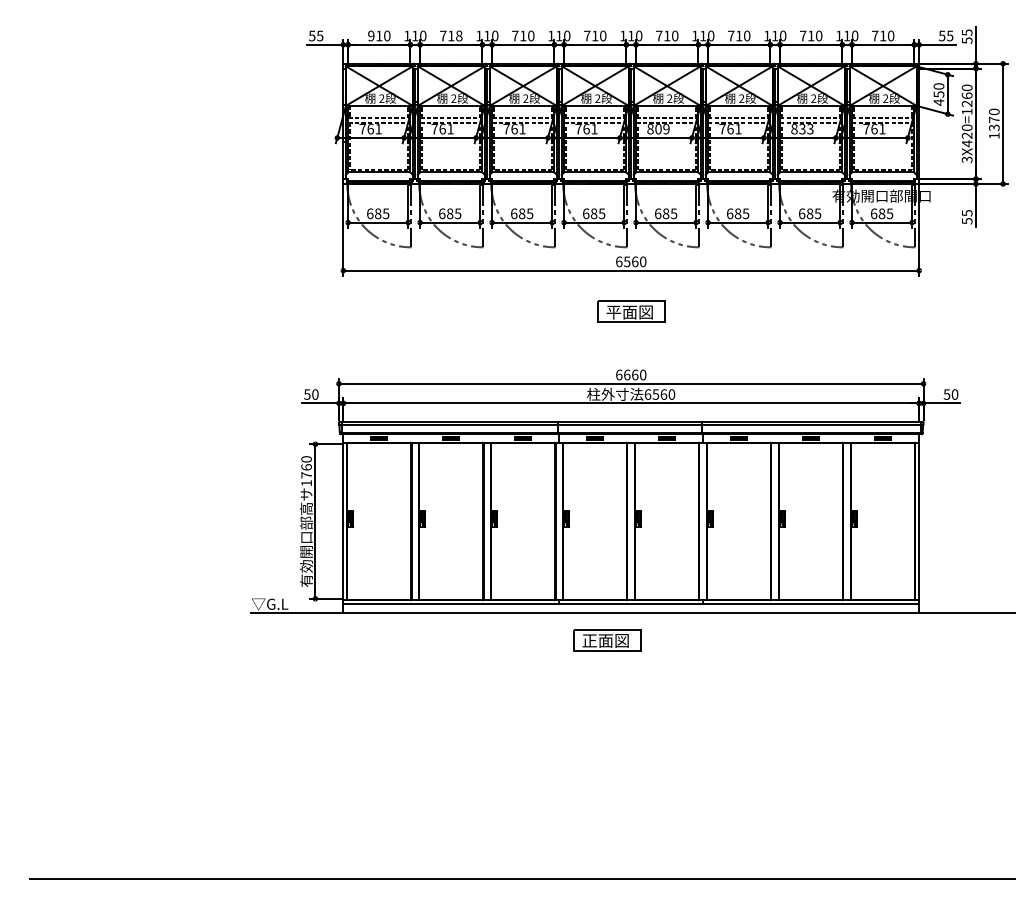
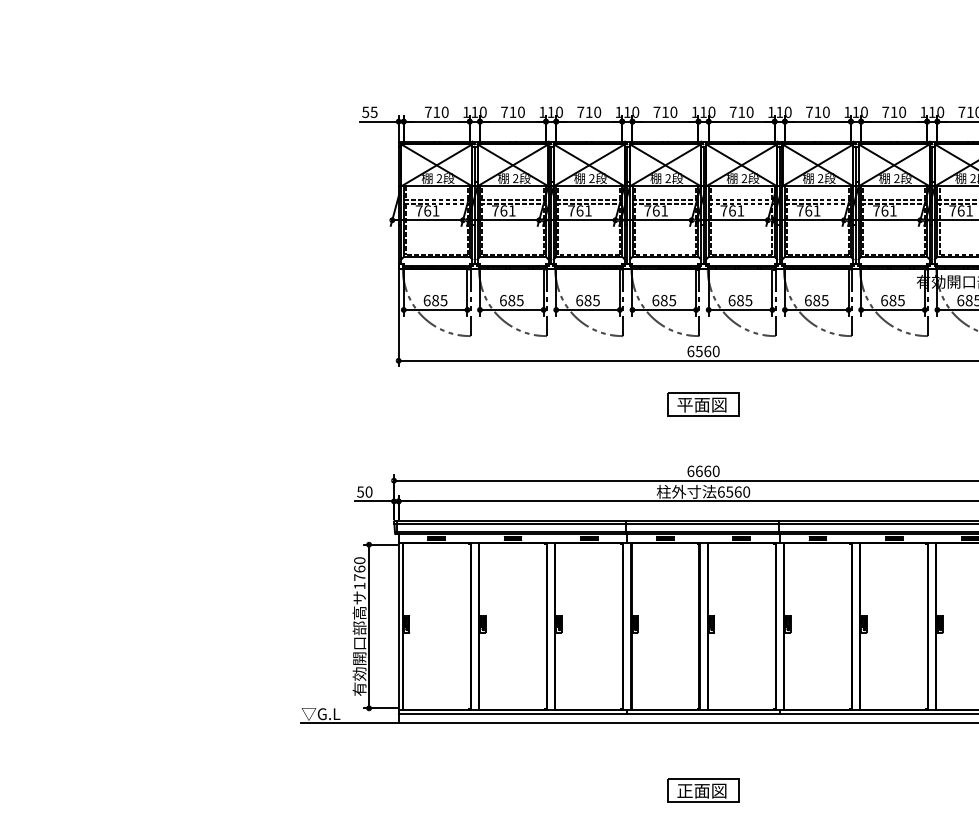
text: (371, 35) -> (428, 111), 910 -> 710
text: (459, 36) -> (521, 112), 718 -> 710
text: (658, 128) -> (732, 210), 809 -> 761
text: (802, 128) -> (884, 210), 833 -> 761
part: (607, 640) -> (703, 790), moved

